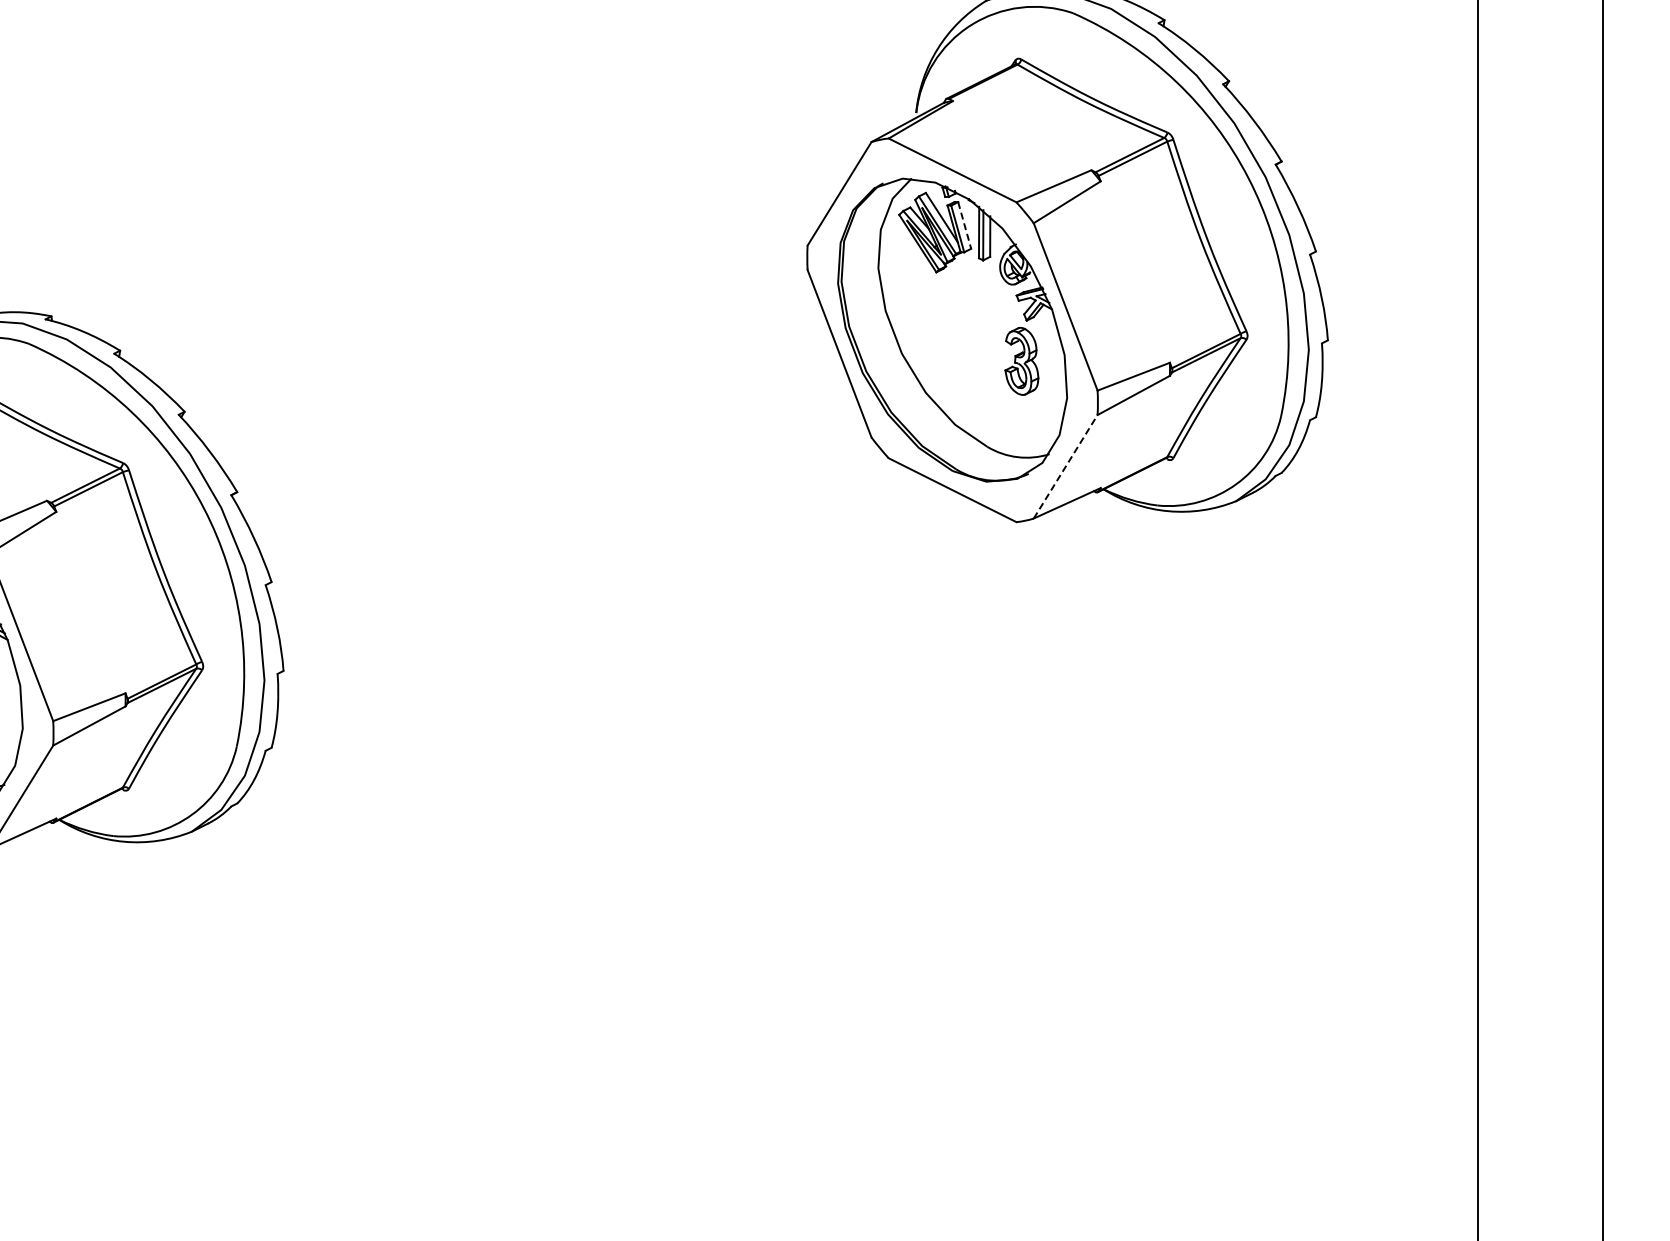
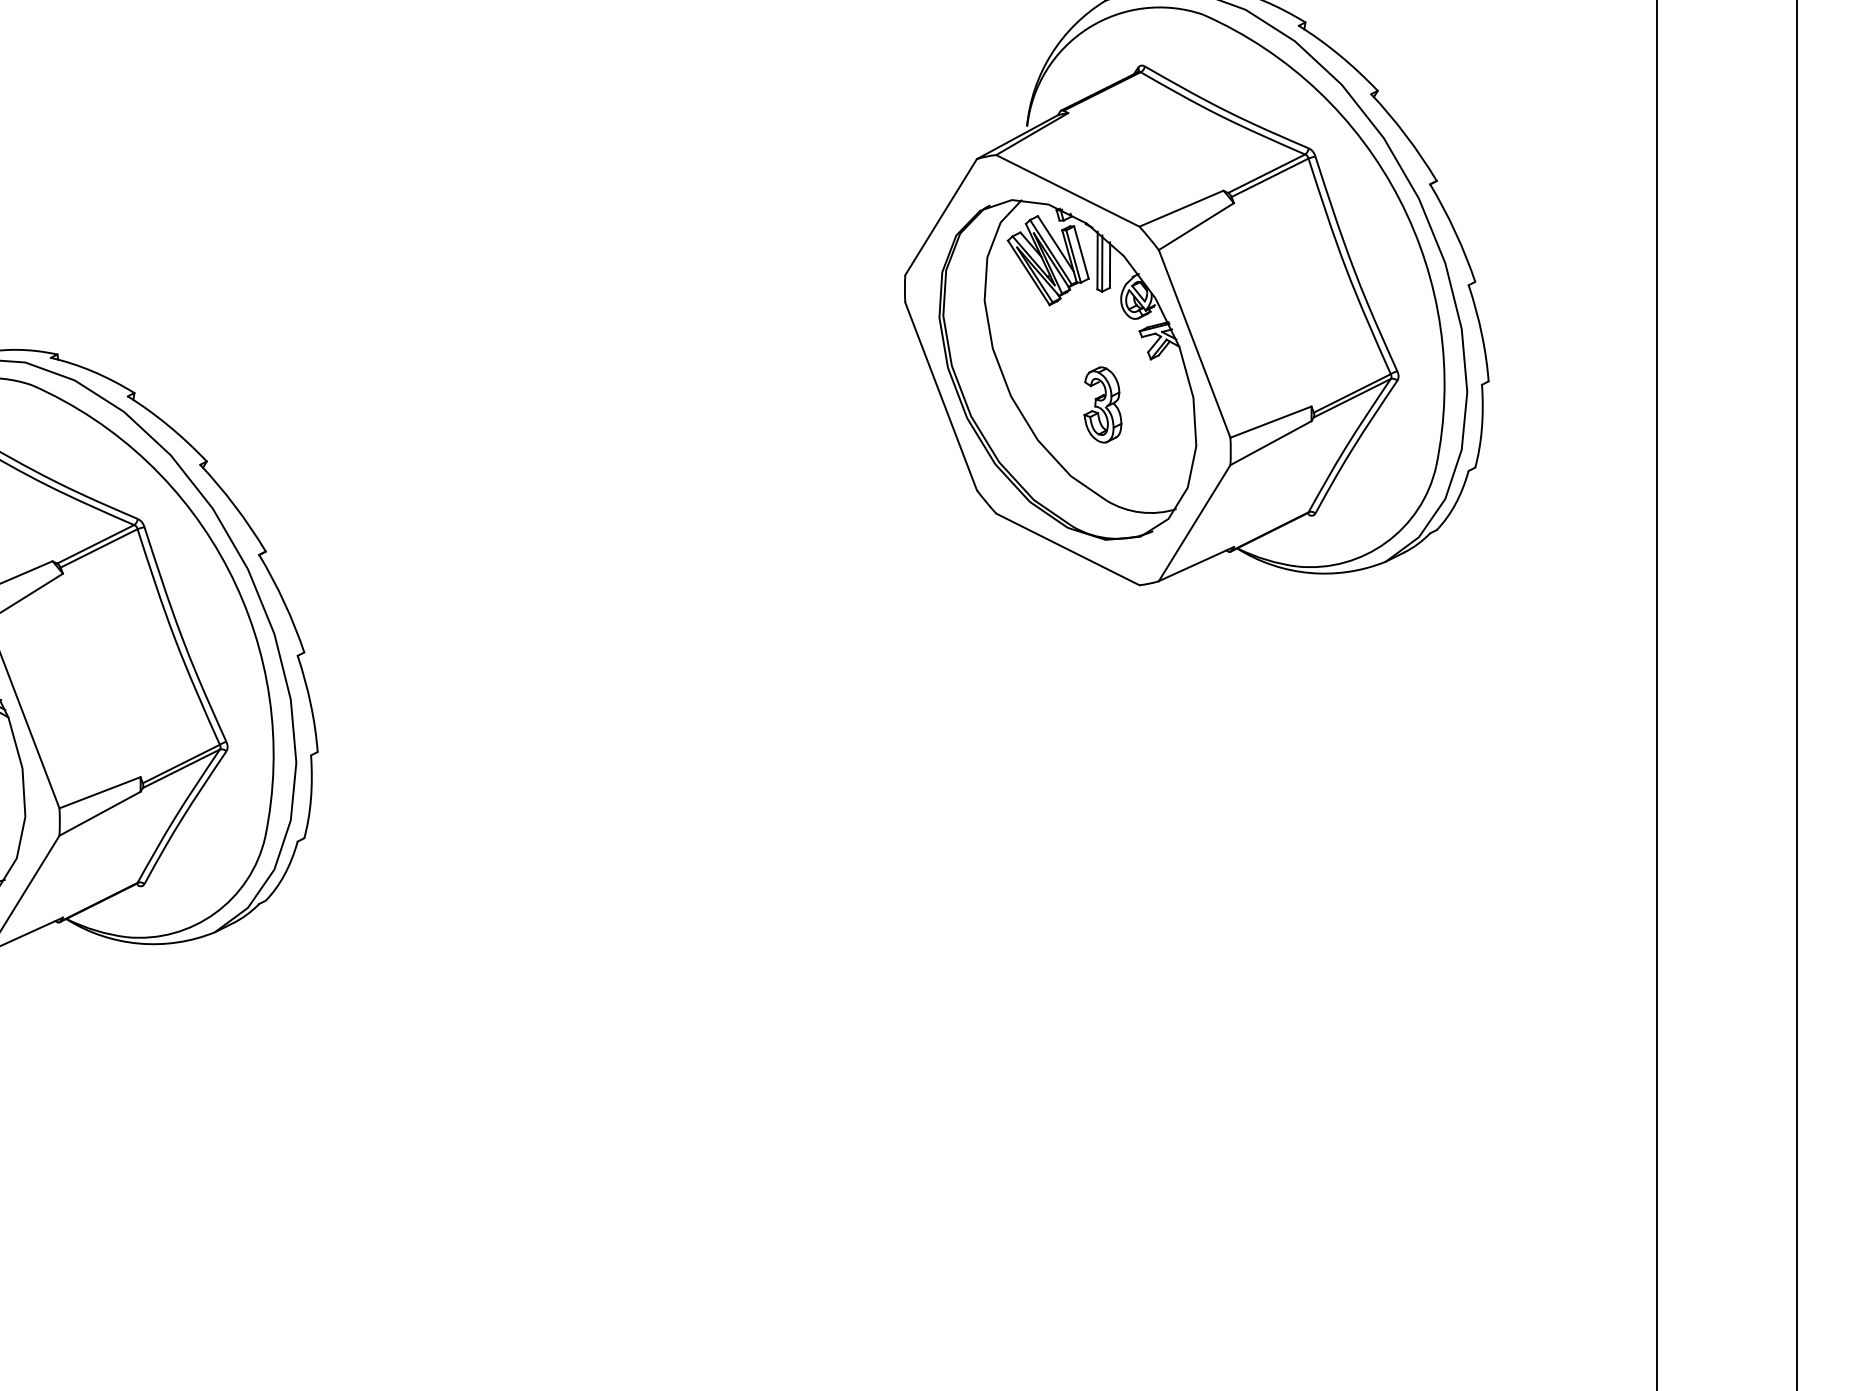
line: (964, 225) -> (1081, 252), dashed -> solid
part: (1021, 361) -> (1102, 405), moved
line: (1065, 466) -> (1194, 522), dashed -> solid

